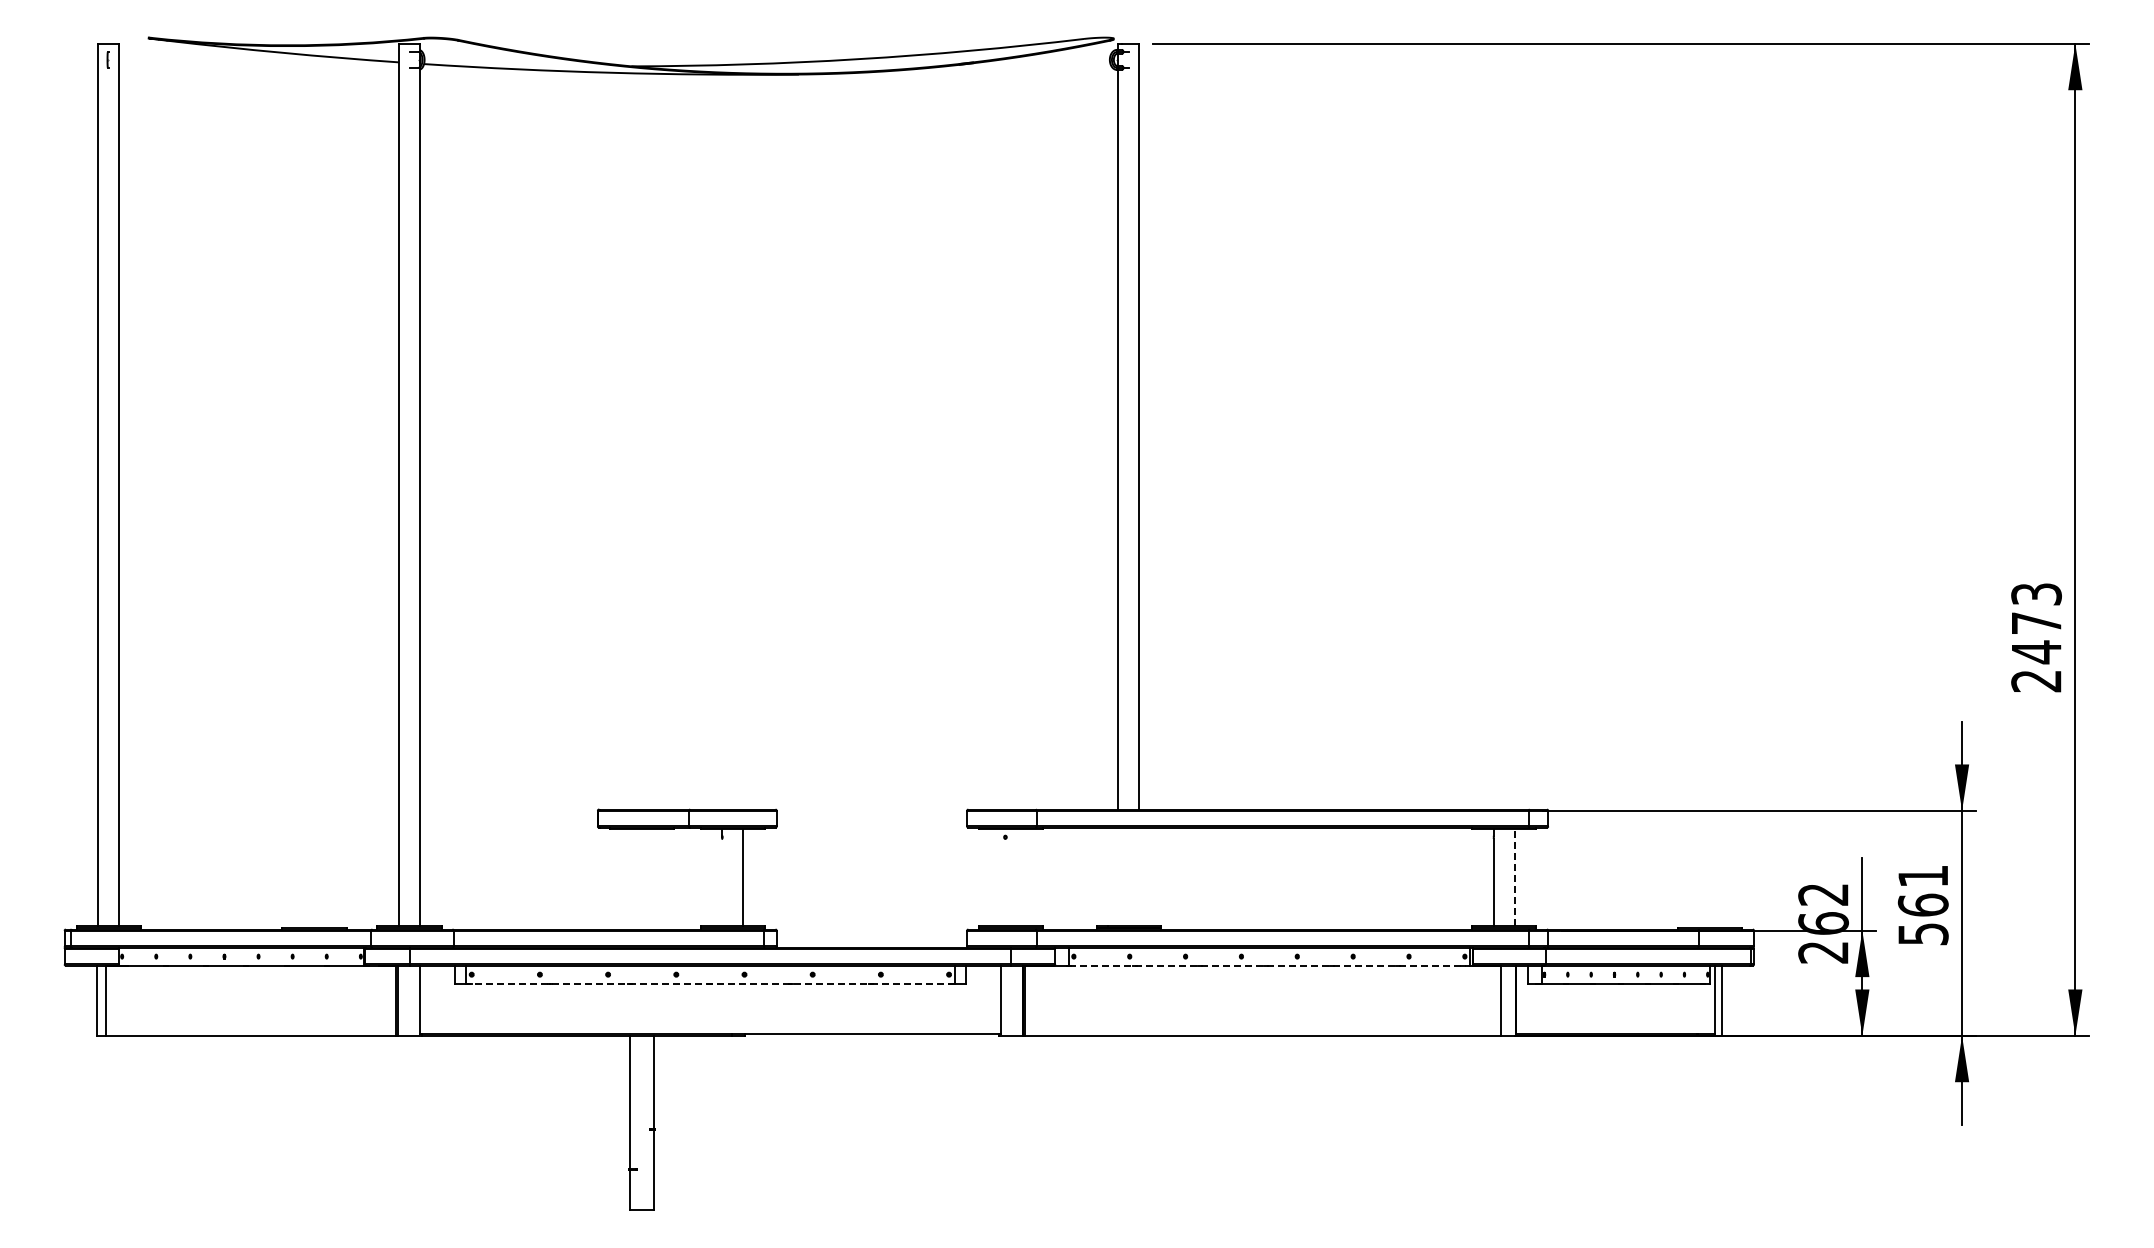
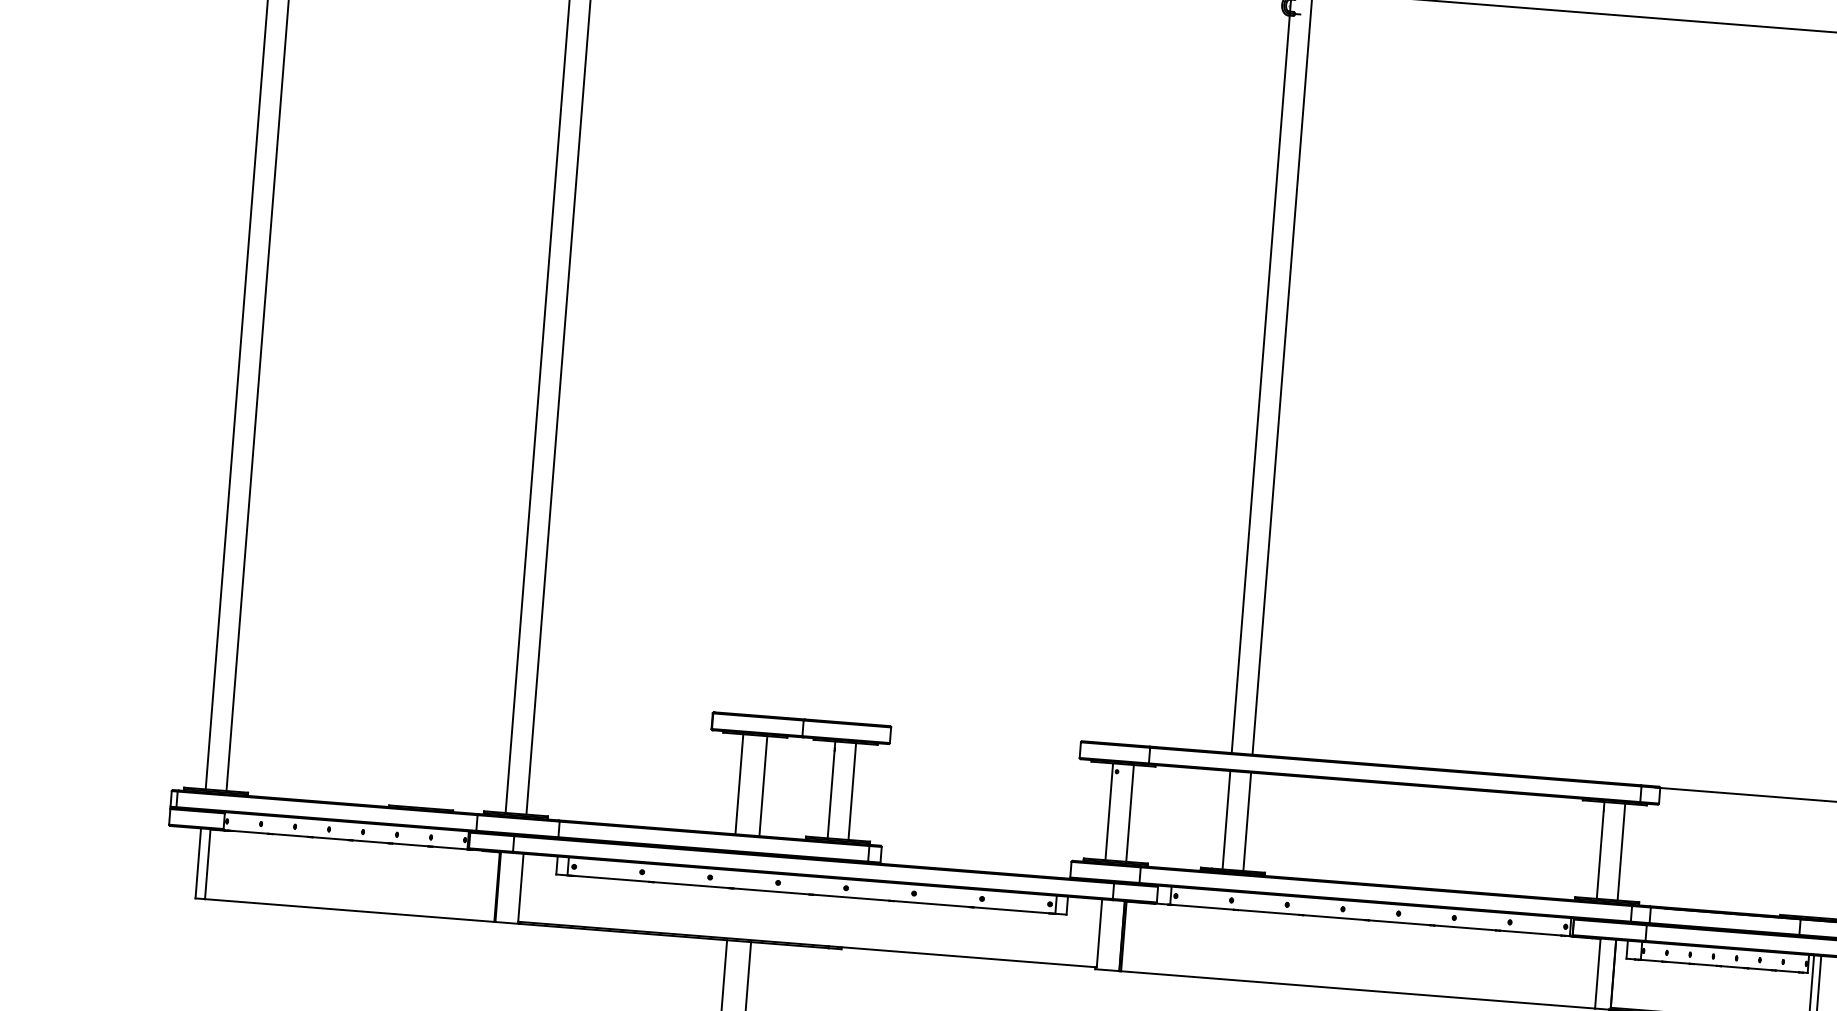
line: (1118, 876) -> (1226, 819), added
line: (1139, 876) -> (1247, 821), added
line: (1000, 877) -> (1108, 811), added
line: (1021, 877) -> (1129, 813), added
line: (1514, 877) -> (1621, 851), dashed -> solid
line: (629, 879) -> (738, 784), added
line: (653, 879) -> (762, 786), added
line: (722, 882) -> (831, 794), added
line: (1269, 965) -> (1370, 920), dashed -> solid
line: (710, 983) -> (811, 894), dashed -> solid

